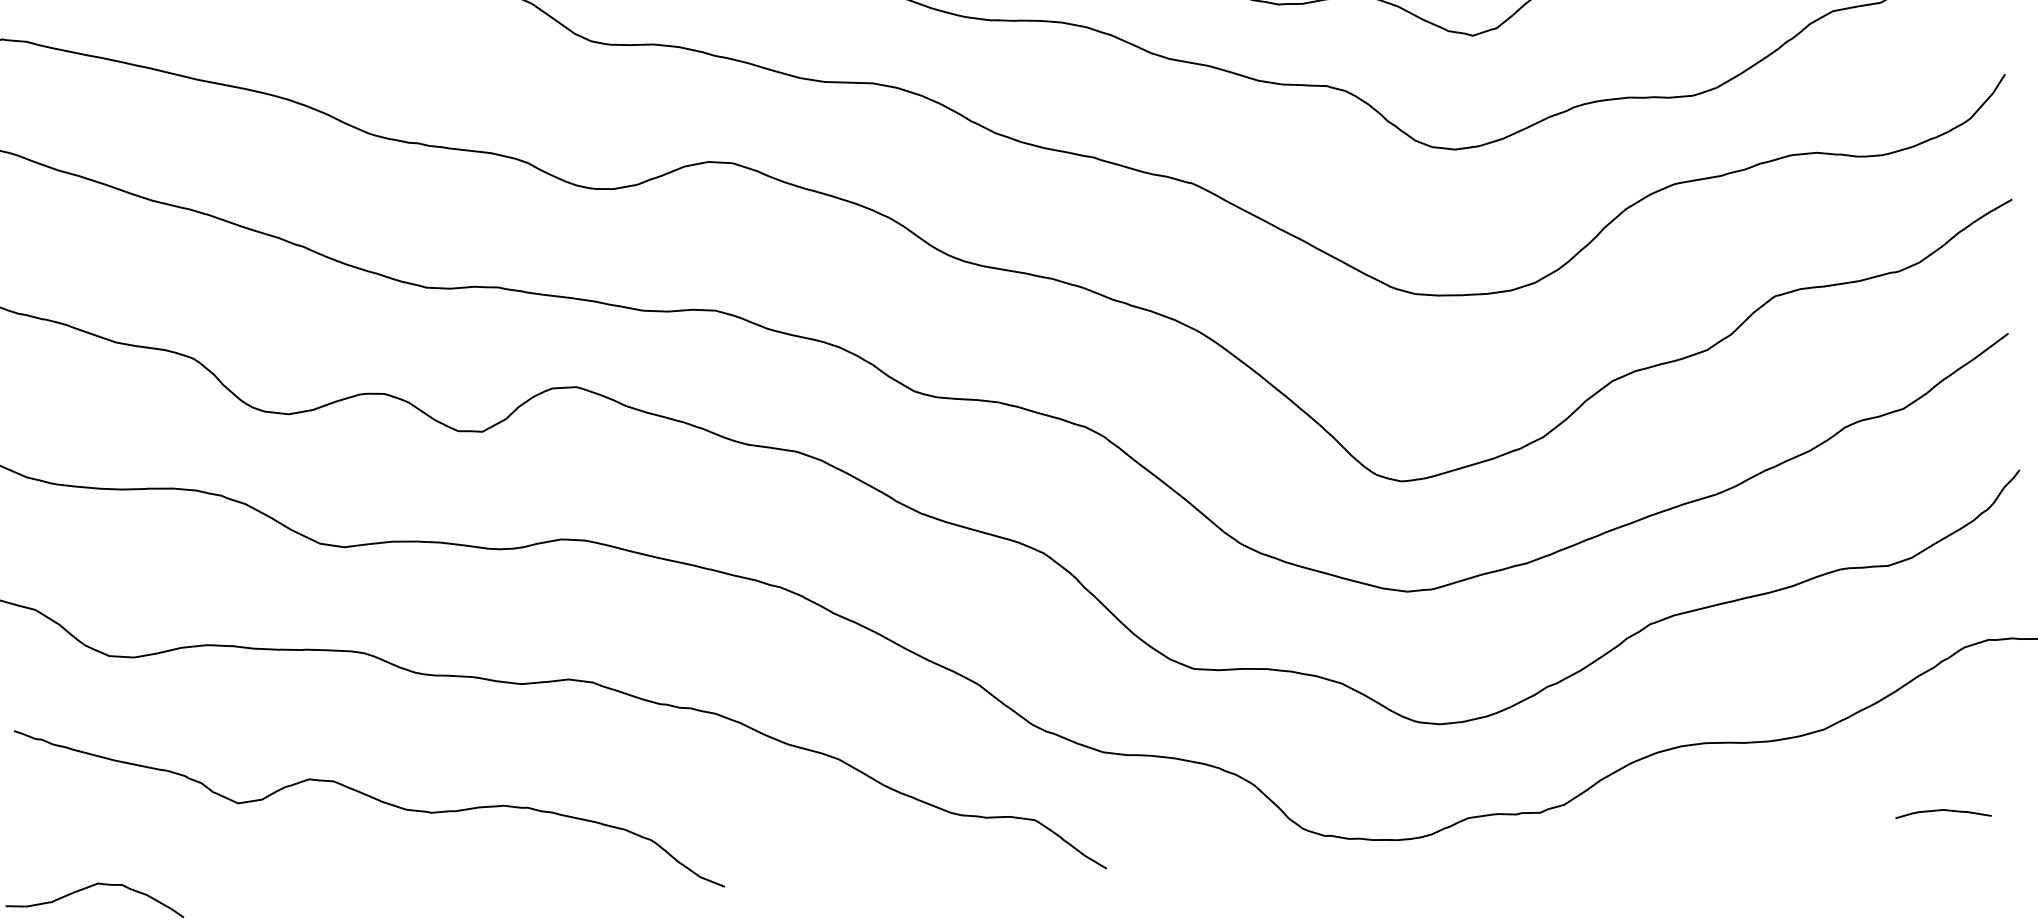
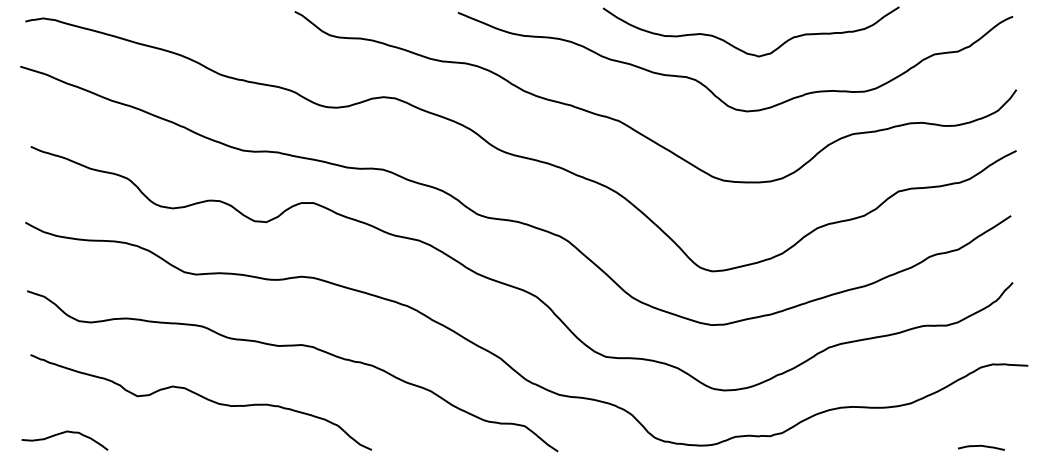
curve: (1943, 811) -> (981, 446), moved

